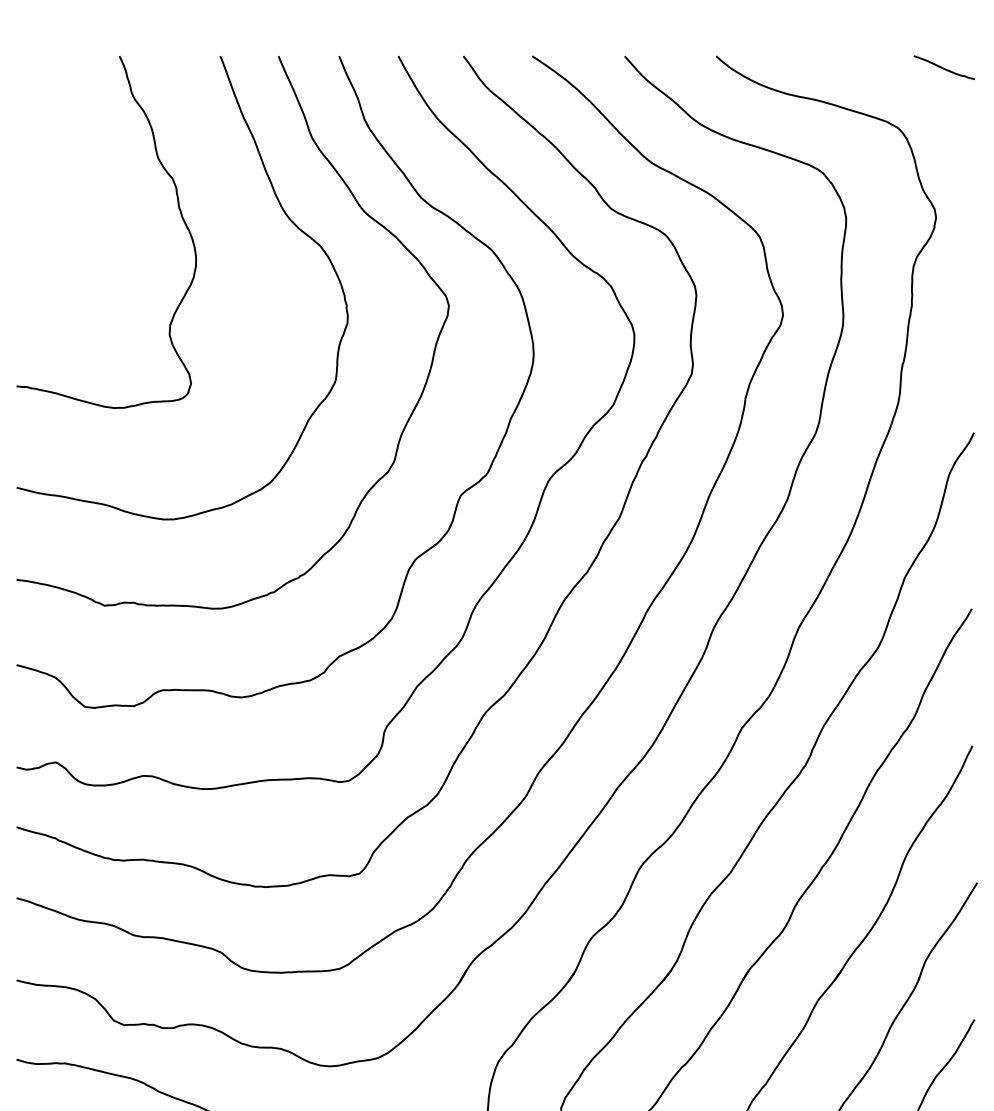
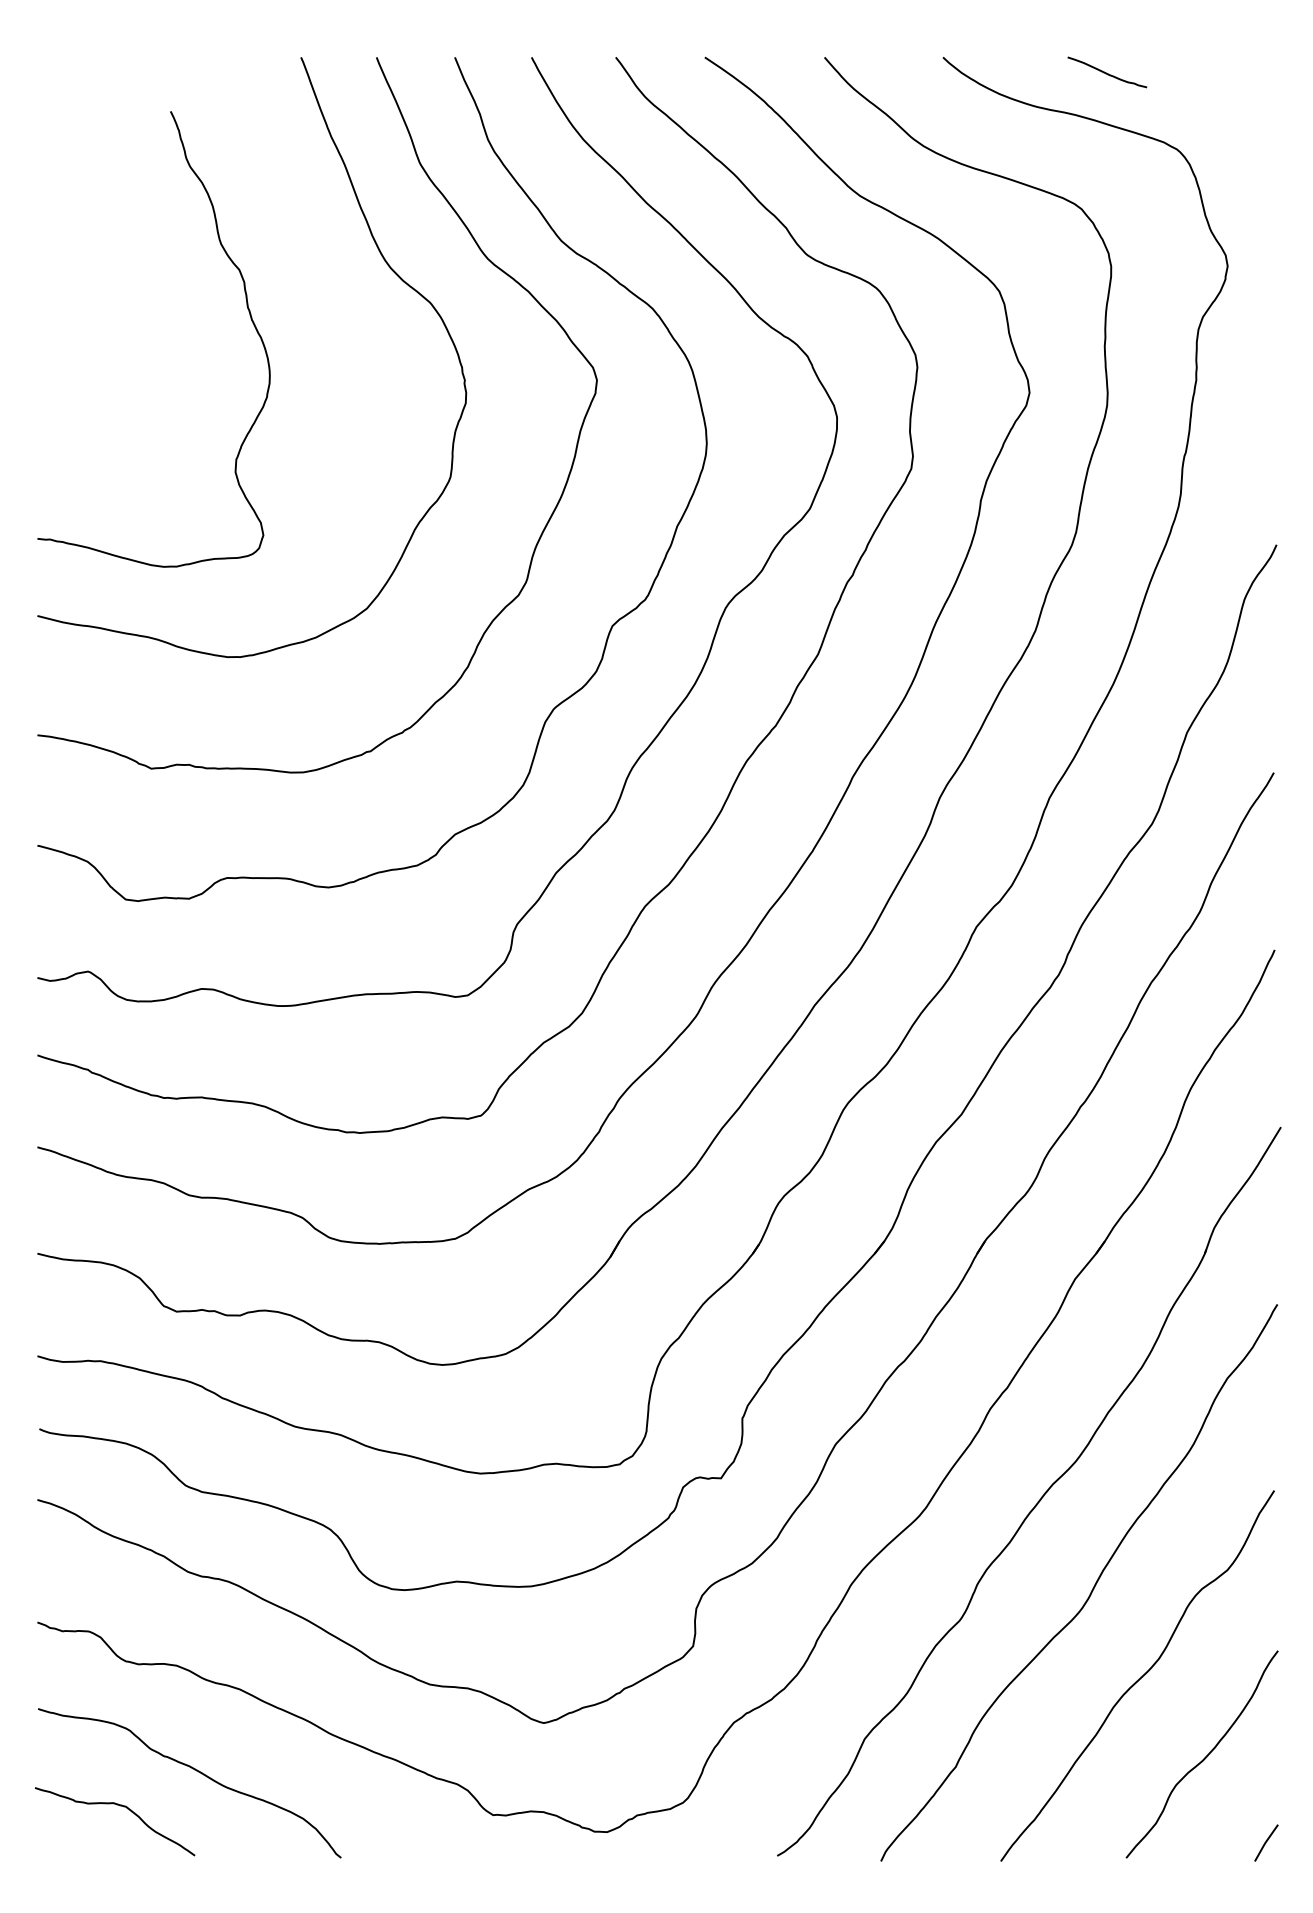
curve: (943, 67) -> (1106, 72), moved
curve: (178, 209) -> (247, 309), moved

